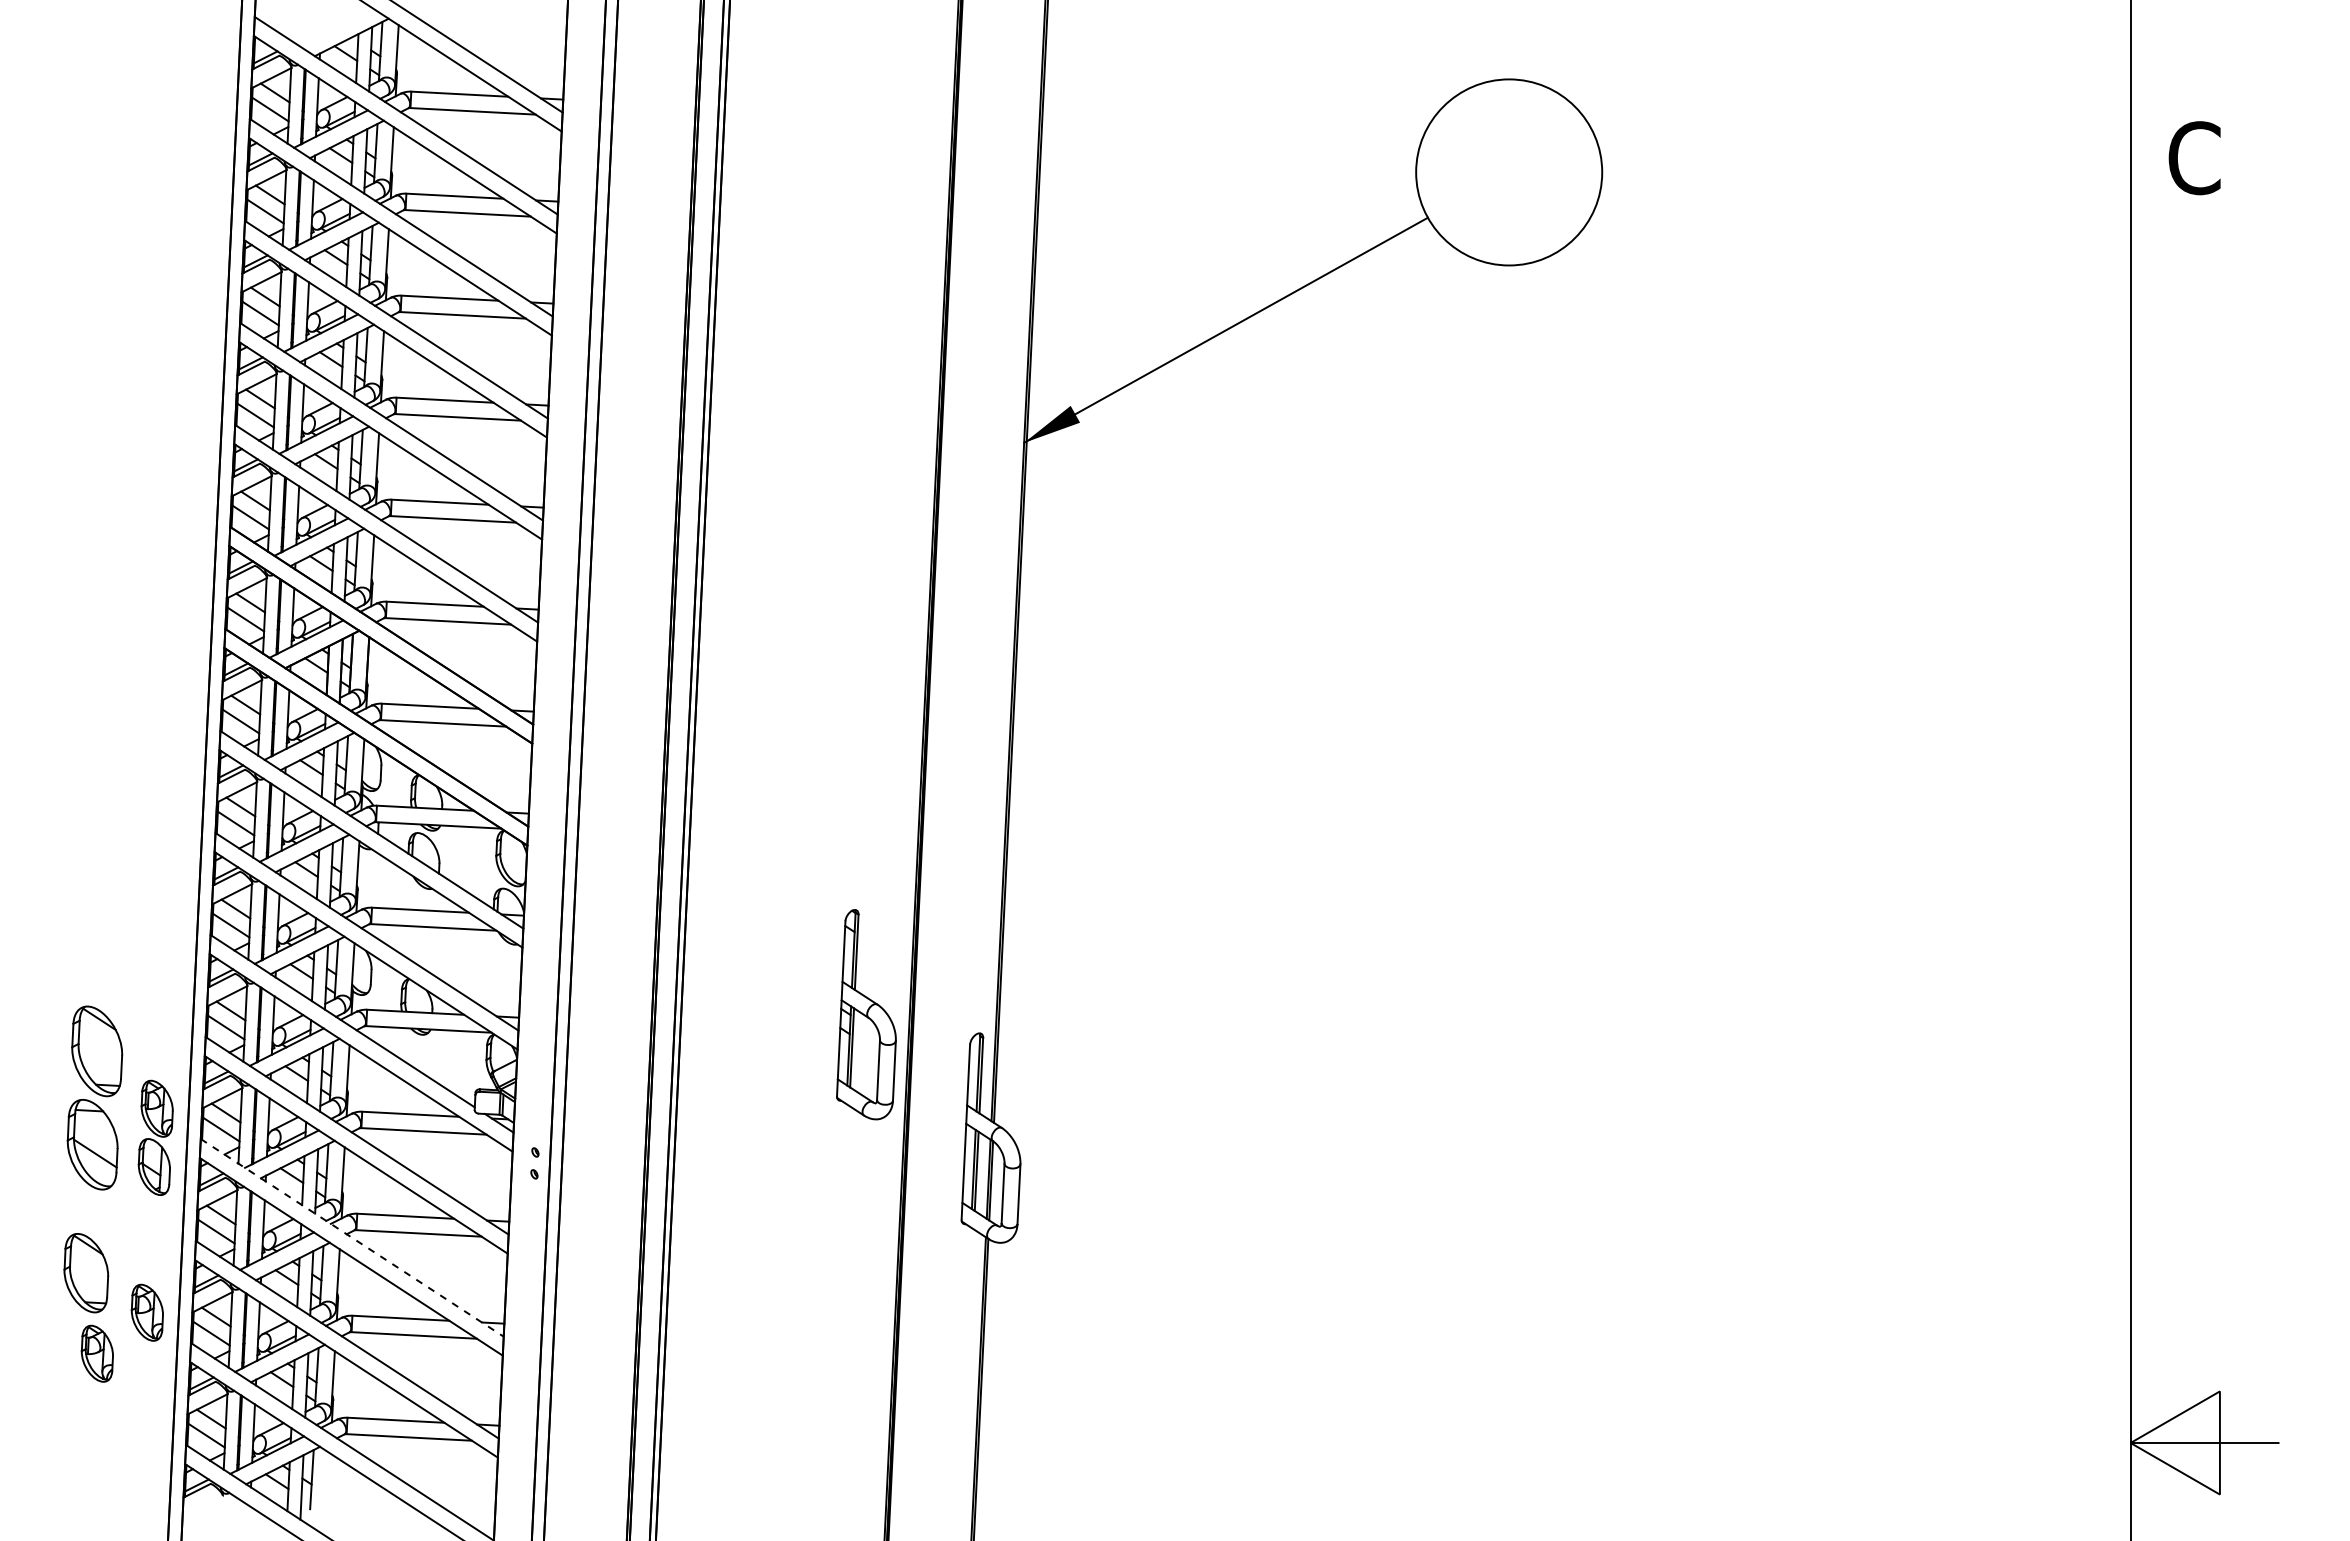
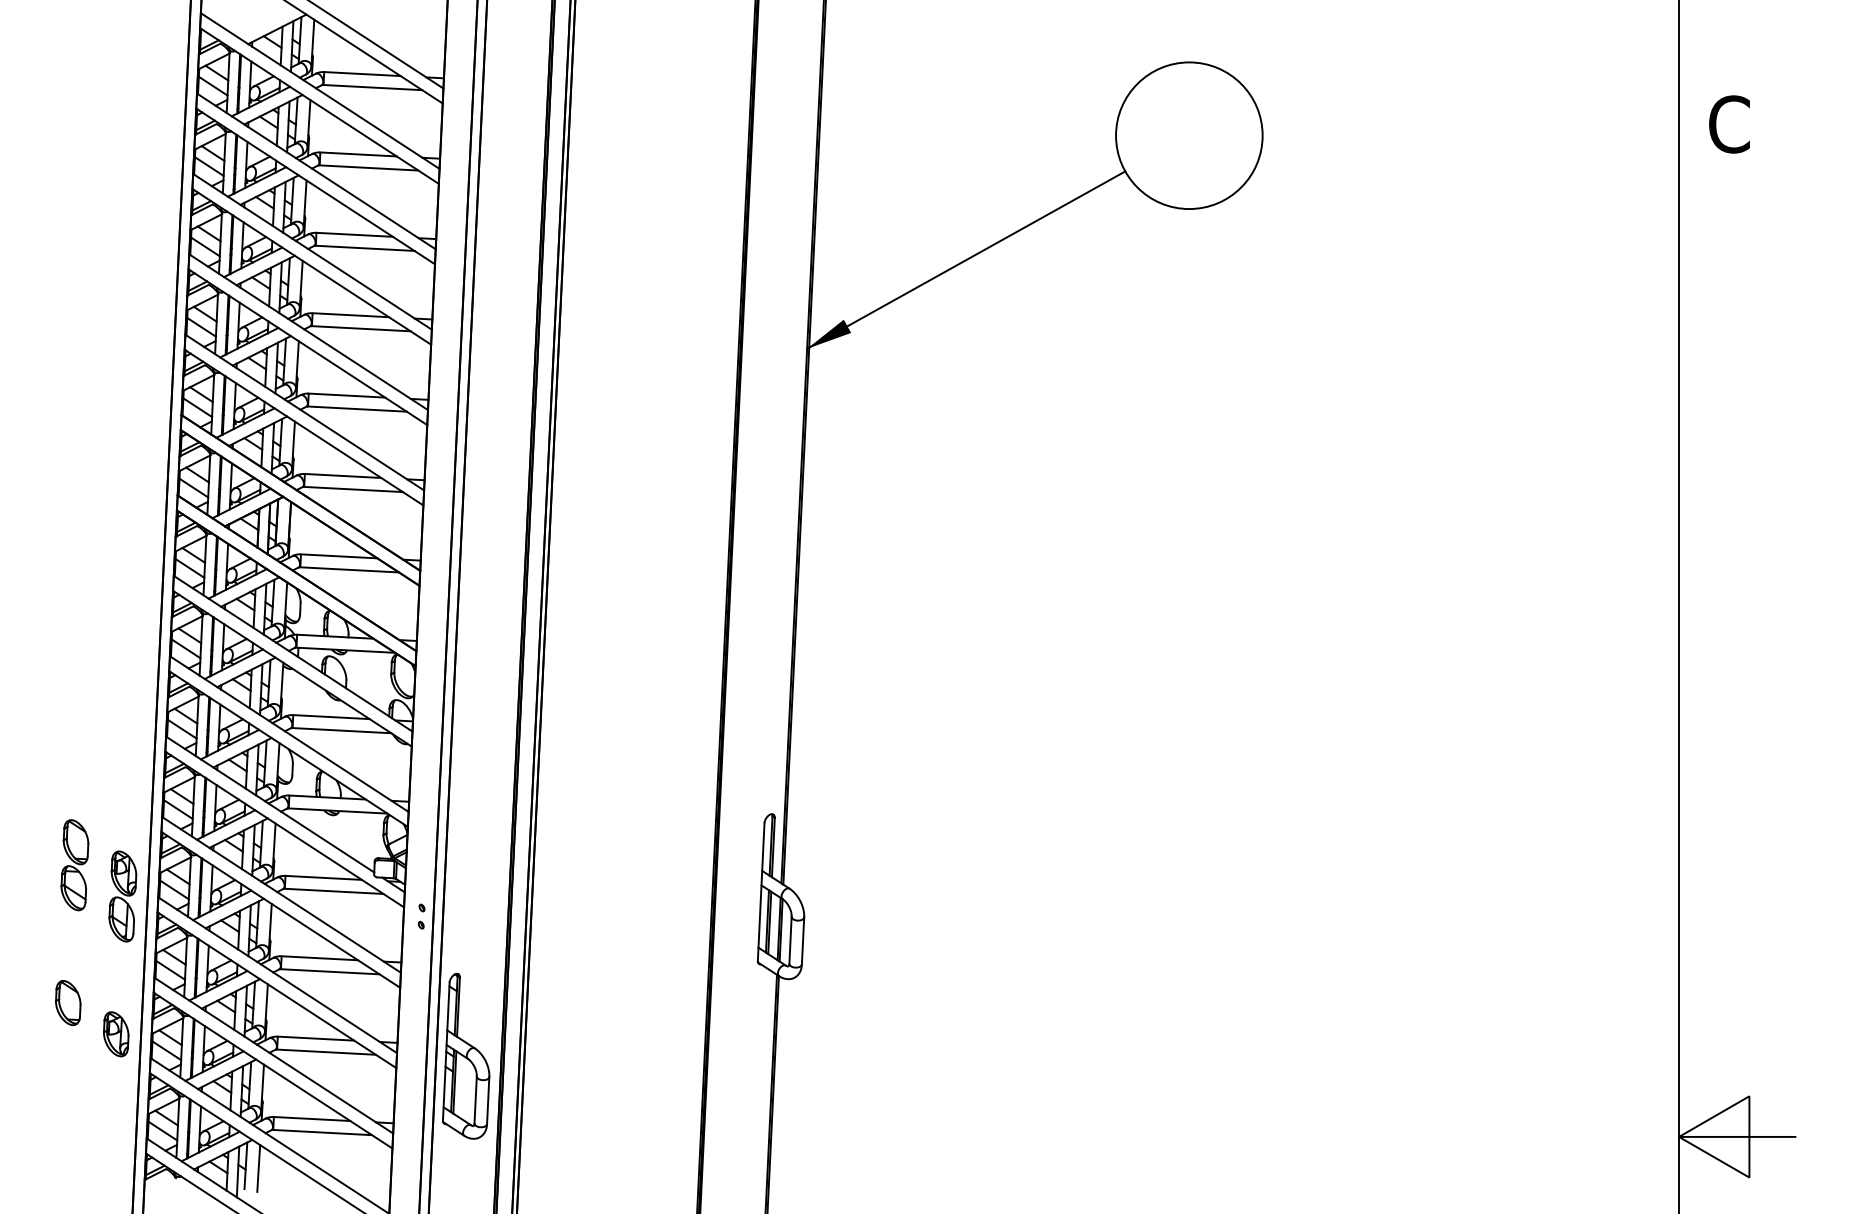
part: (866, 1014) -> (466, 1056), moved
part: (94, 1098) -> (74, 865), size x0.62
line: (352, 1237) -> (277, 974), dashed -> solid
part: (86, 1272) -> (68, 1002), size x0.71
part: (96, 1353) -> (76, 1066), removed
line: (328, 1482) -> (258, 1168), added

